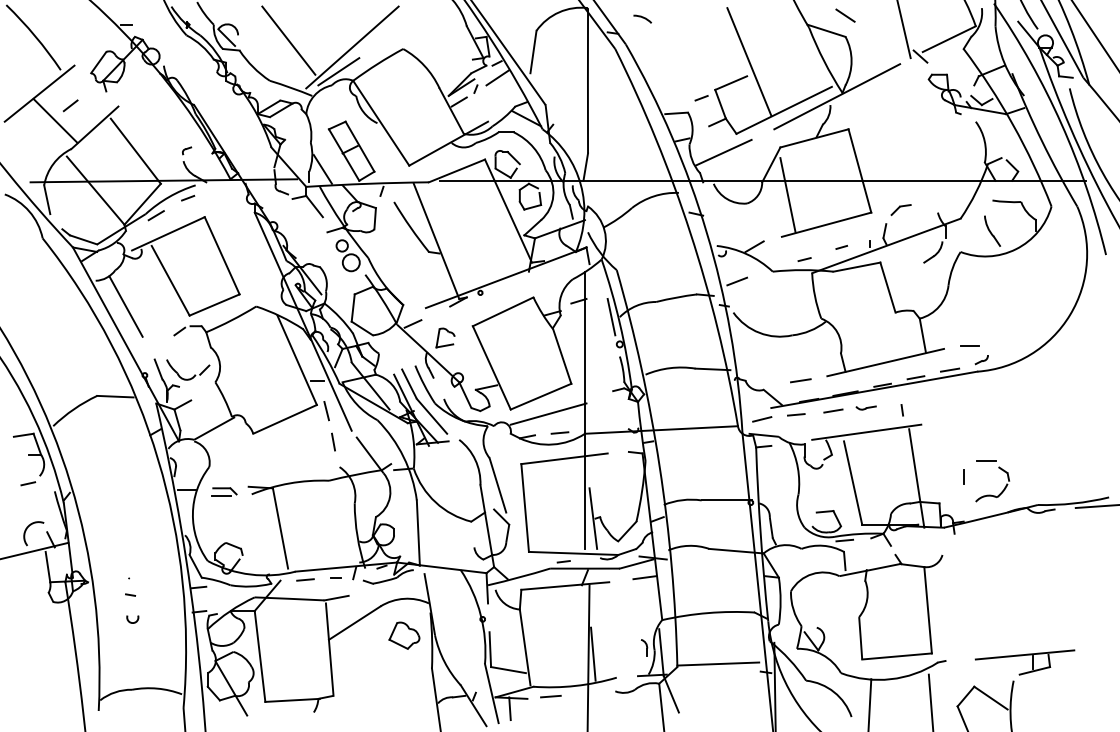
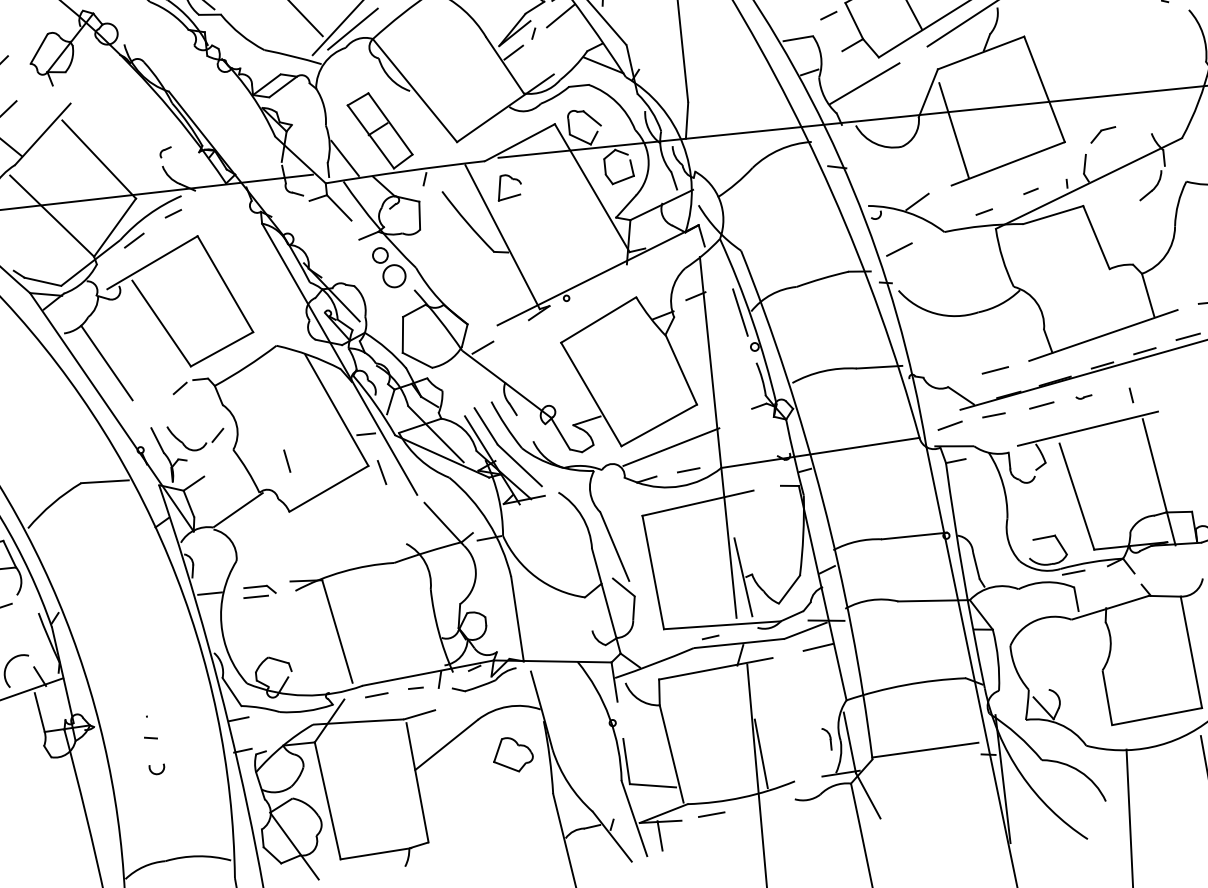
part: (445, 337) -> (509, 186), moved
part: (865, 407) -> (1083, 396), size x0.6
line: (333, 441) -> (287, 460), moved

